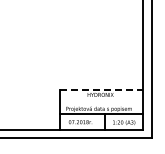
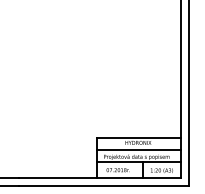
line: (101, 89) -> (139, 137), dashed -> solid
line: (101, 101) -> (139, 149), added

